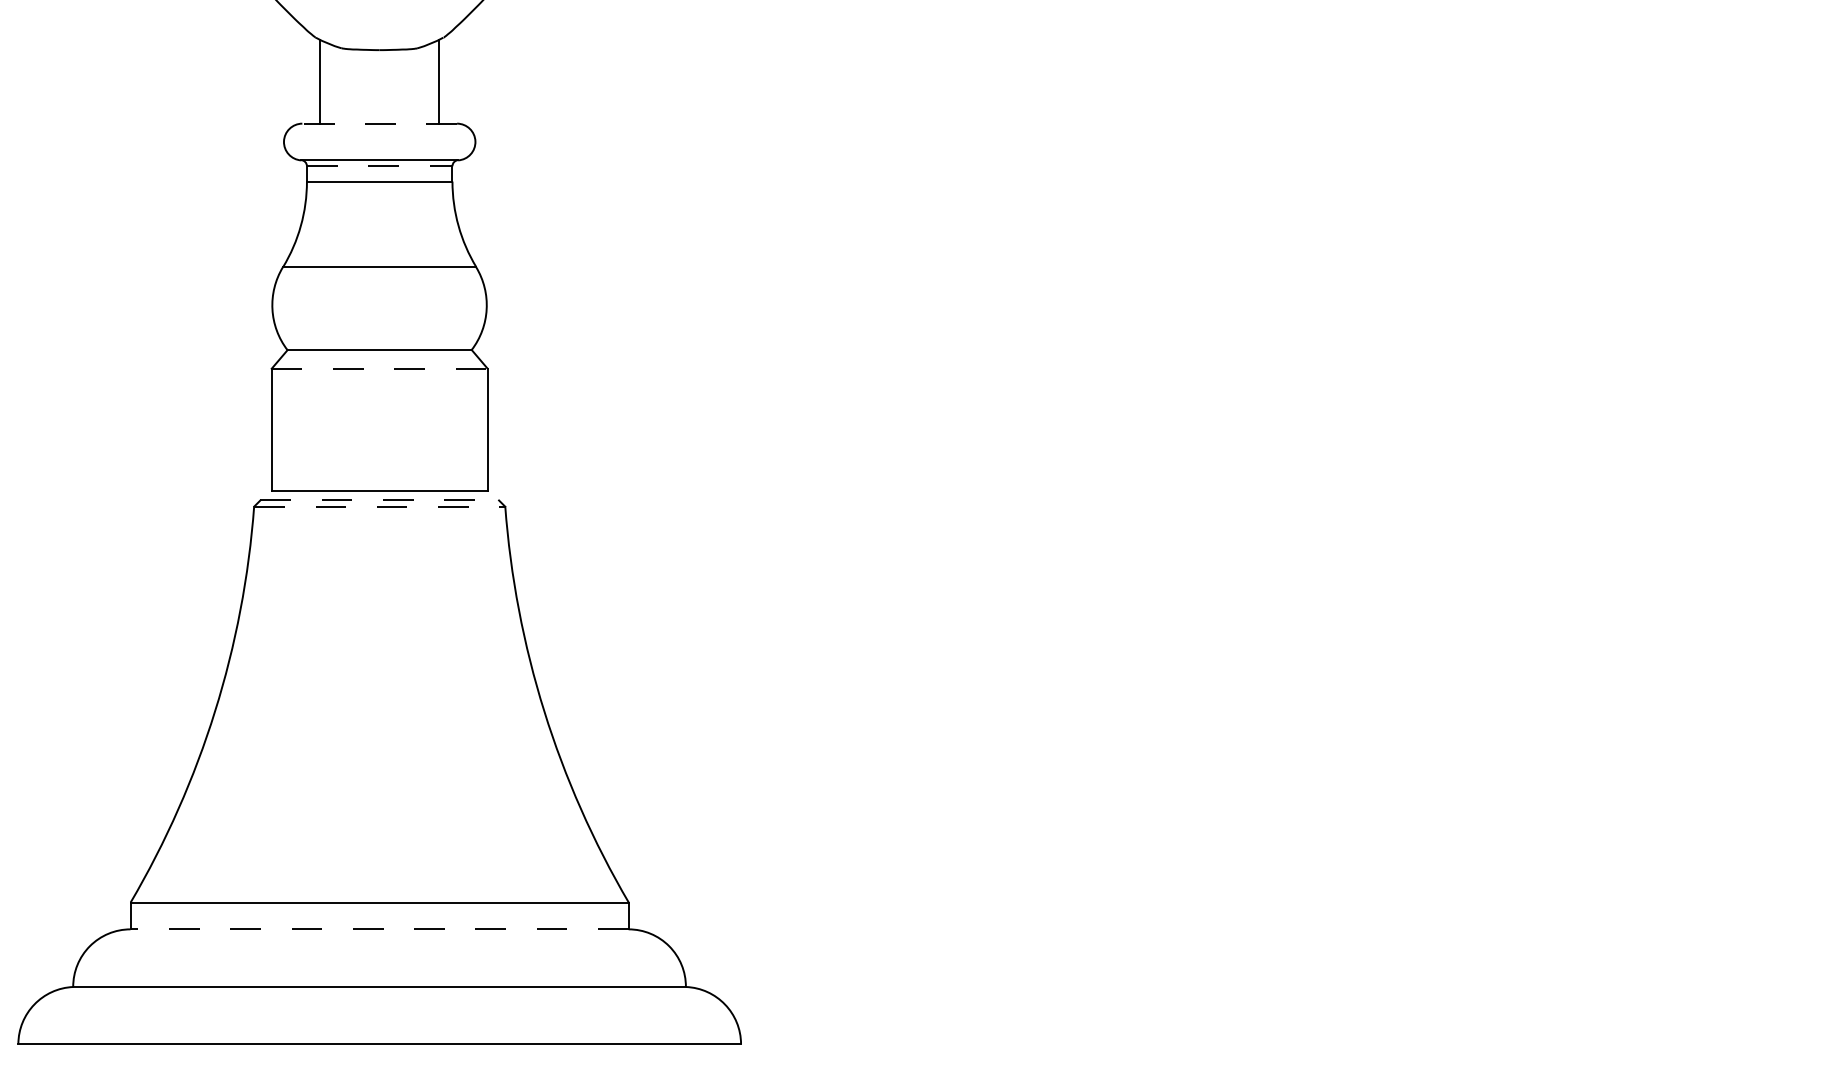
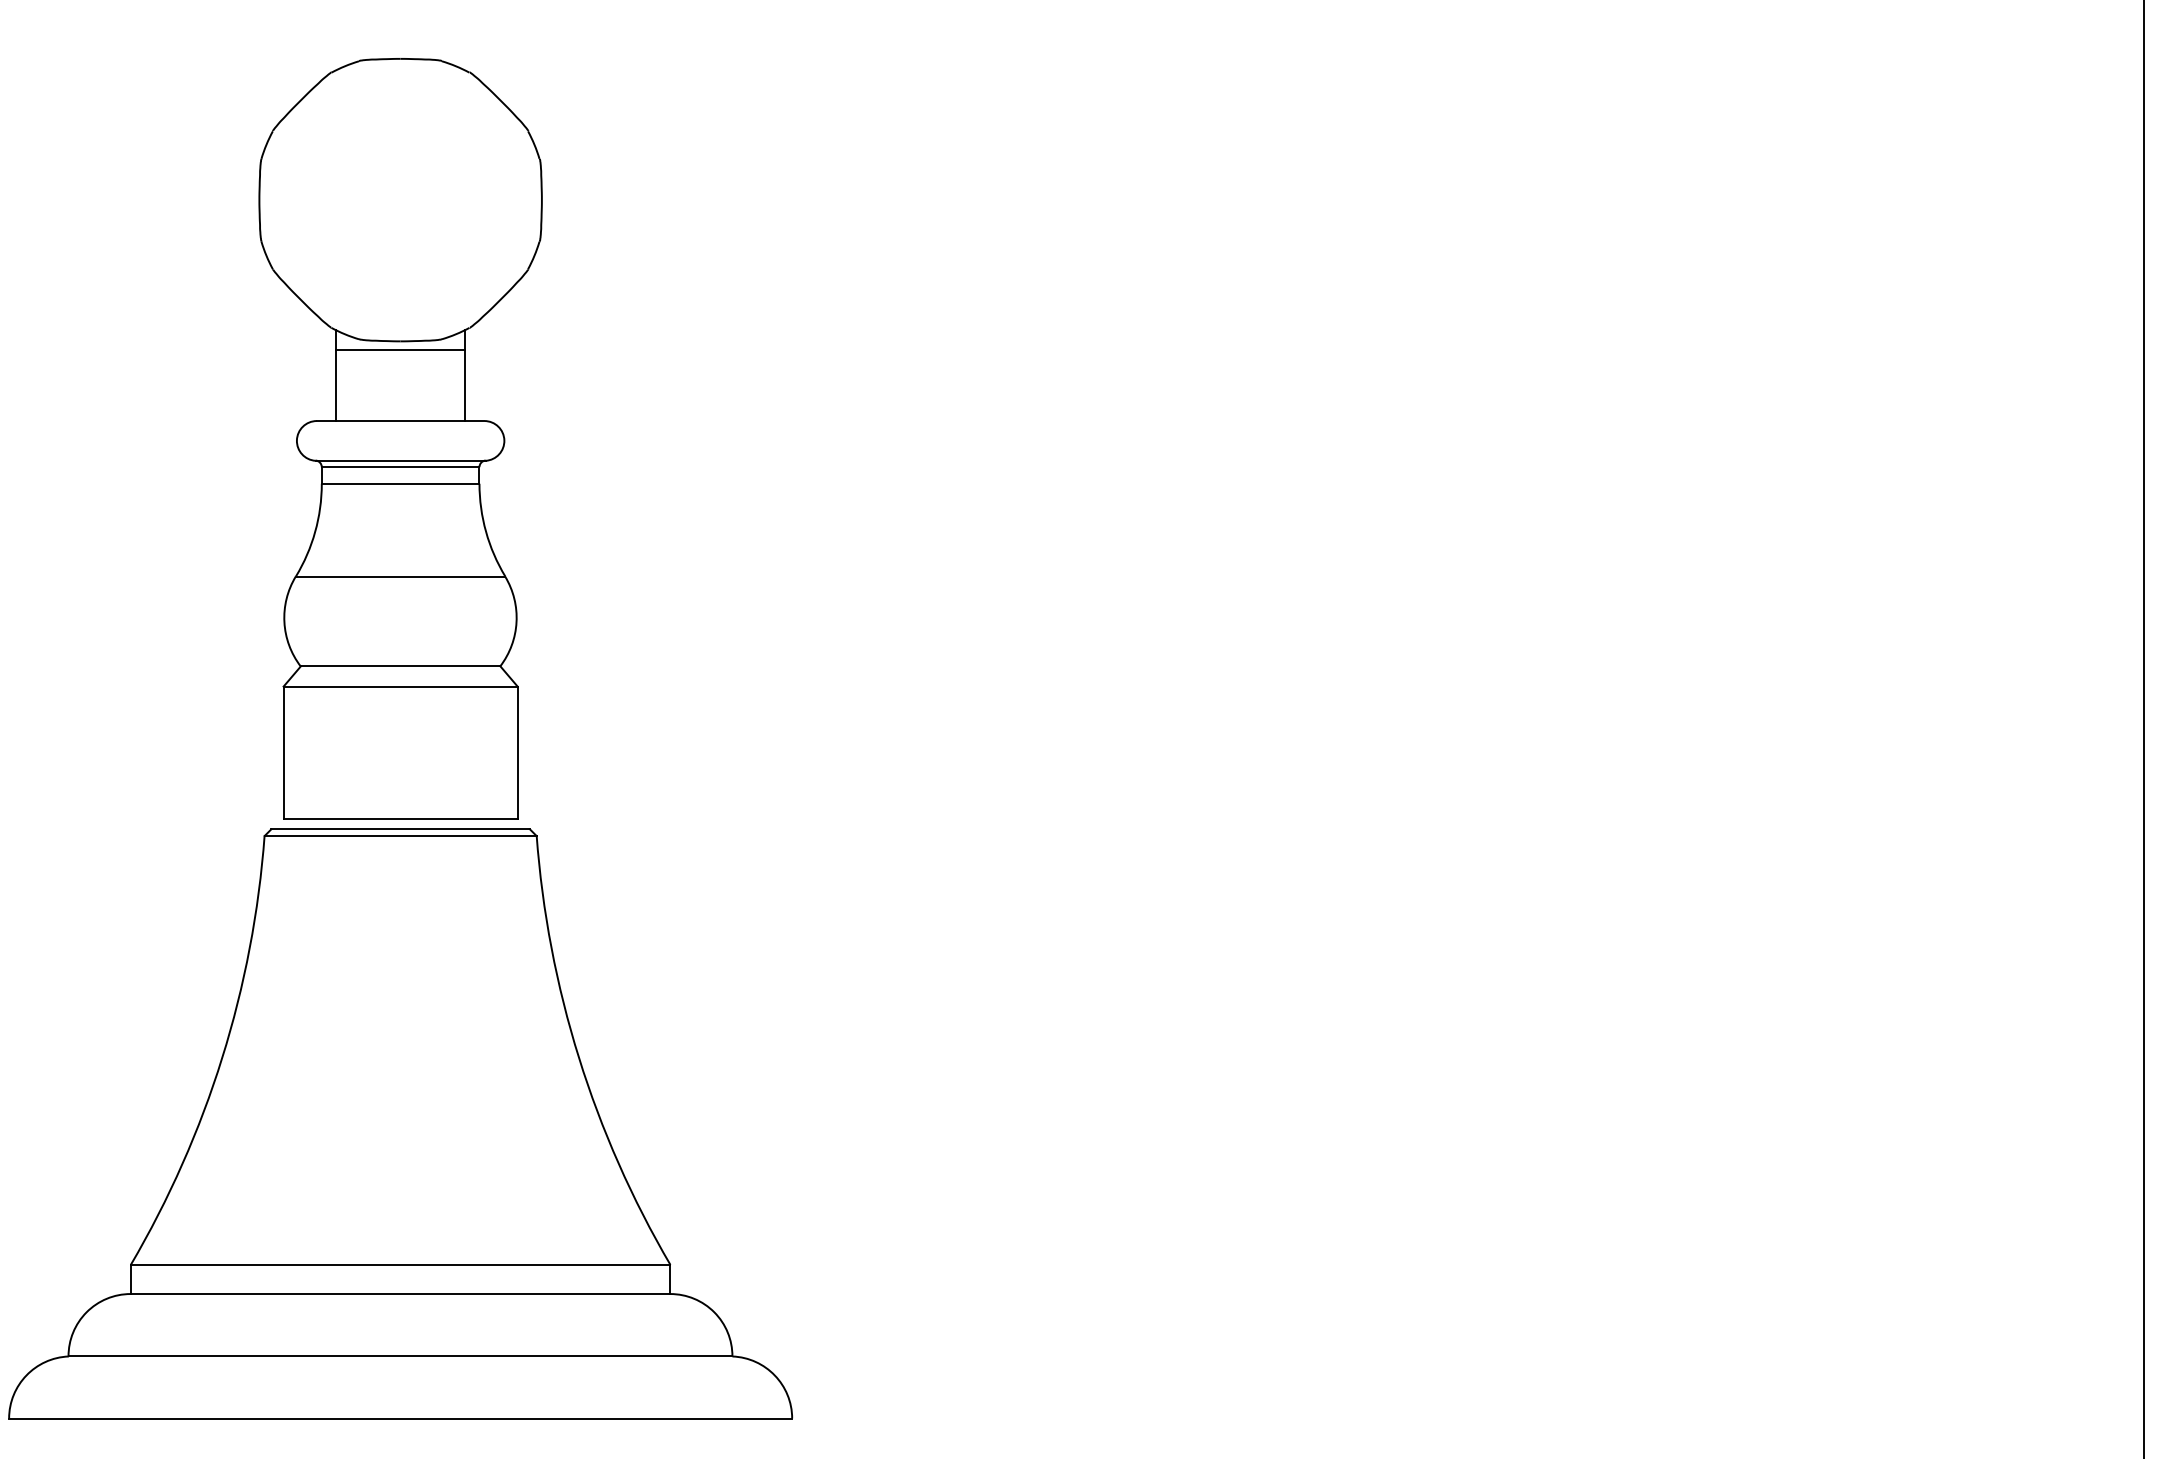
line: (379, 57) -> (400, 349), added
line: (379, 124) -> (400, 421), dashed -> solid
line: (379, 166) -> (400, 467), dashed -> solid
line: (380, 368) -> (401, 686), dashed -> solid
line: (380, 500) -> (401, 829), dashed -> solid
line: (379, 506) -> (400, 835), dashed -> solid
line: (379, 929) -> (400, 1294), dashed -> solid

